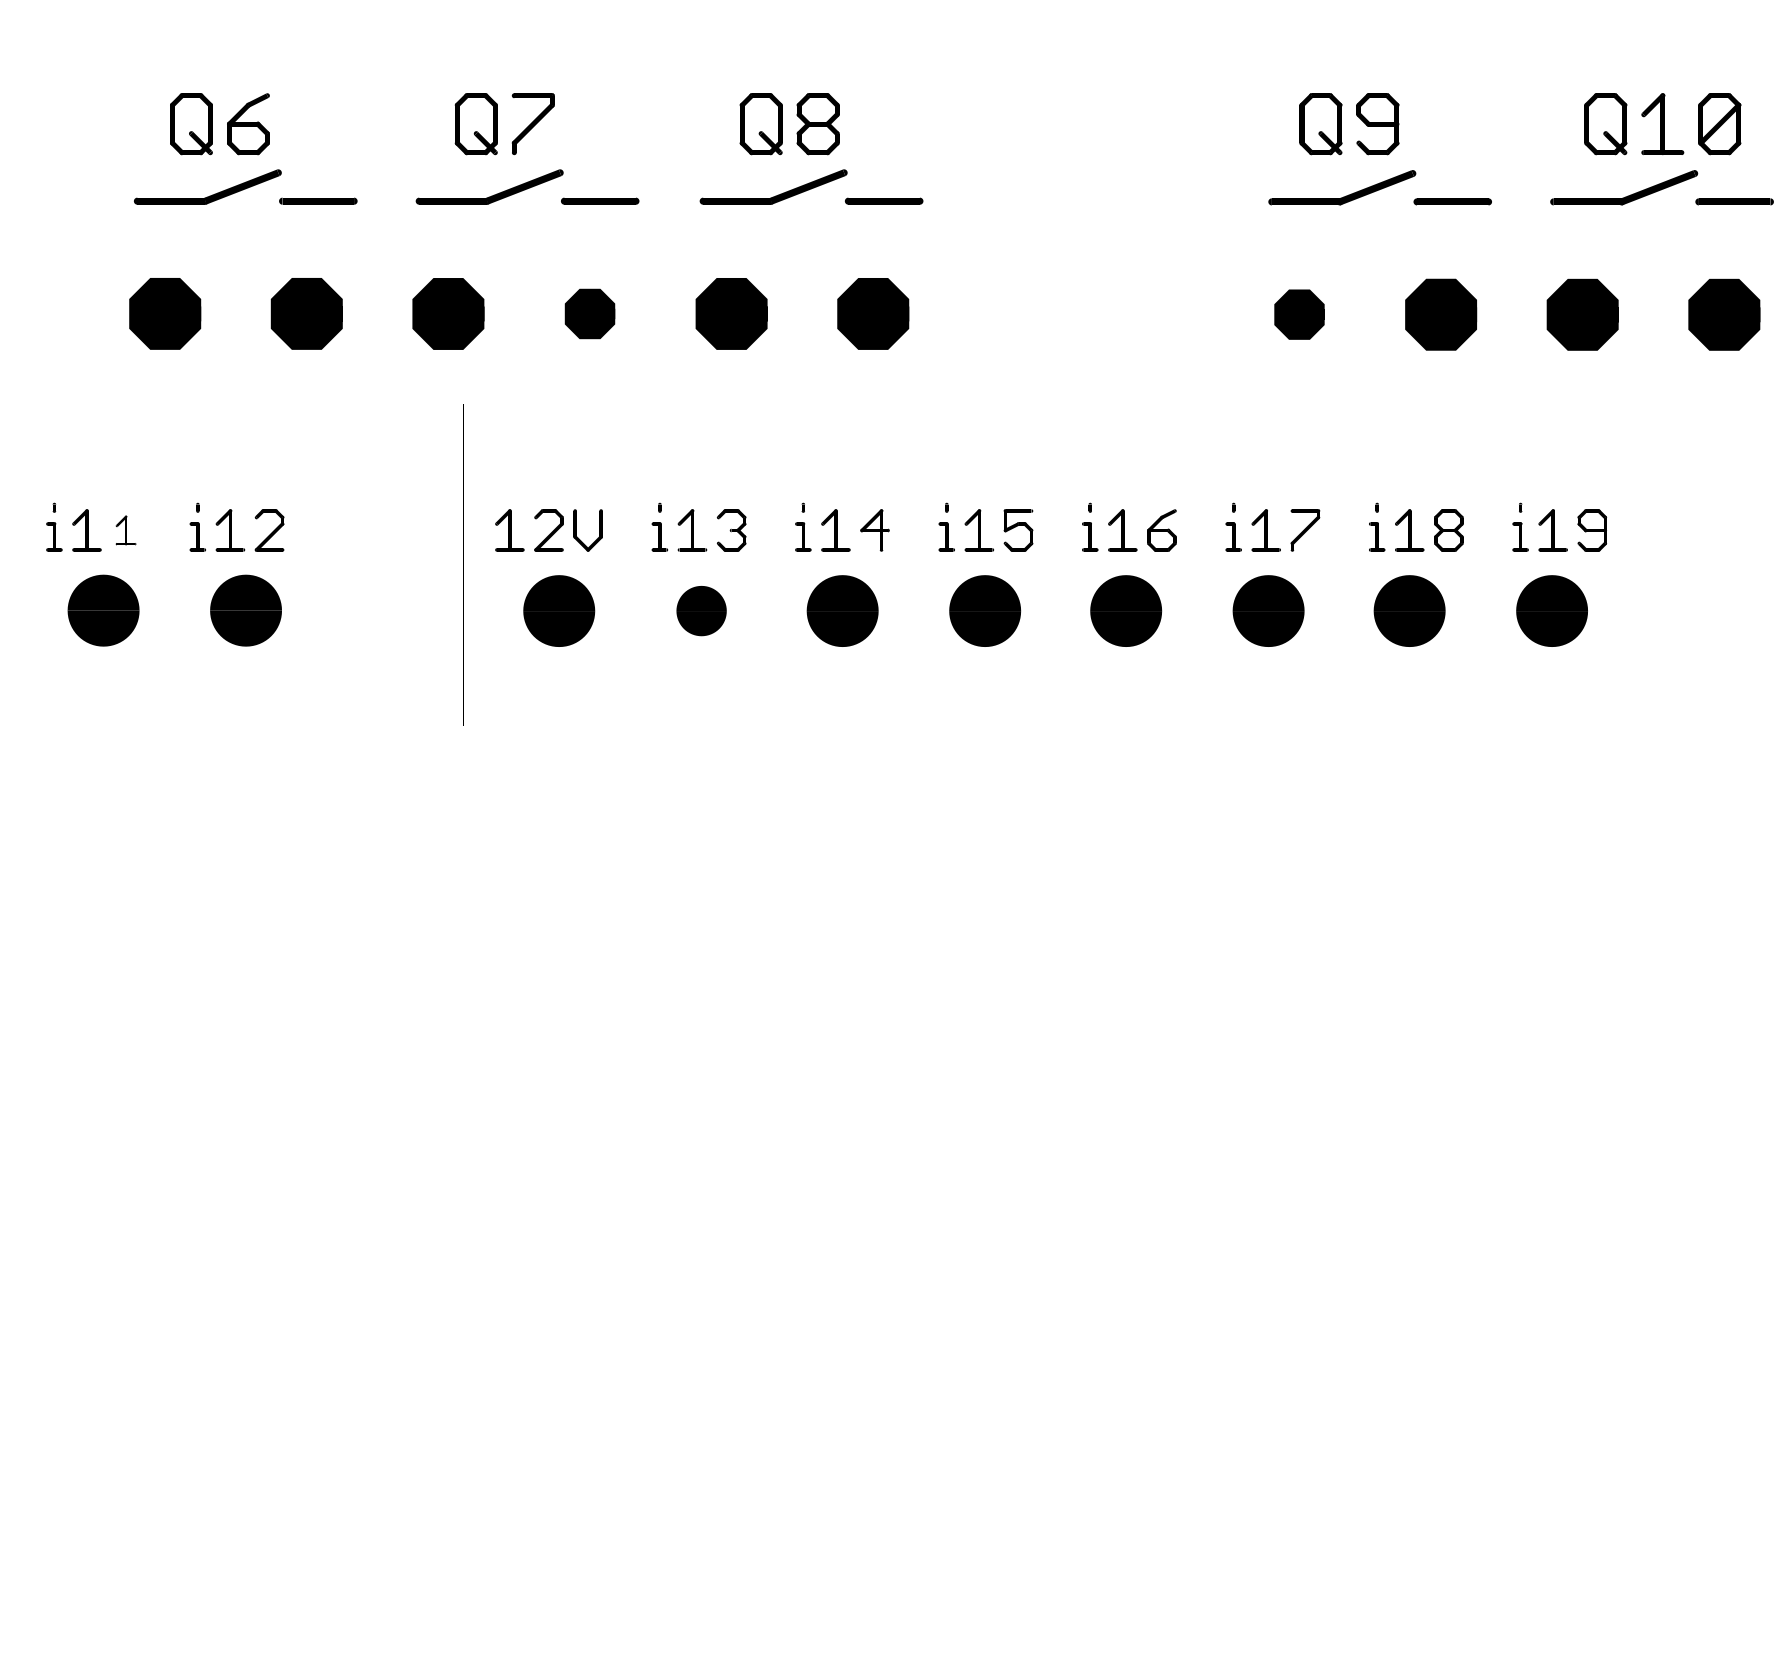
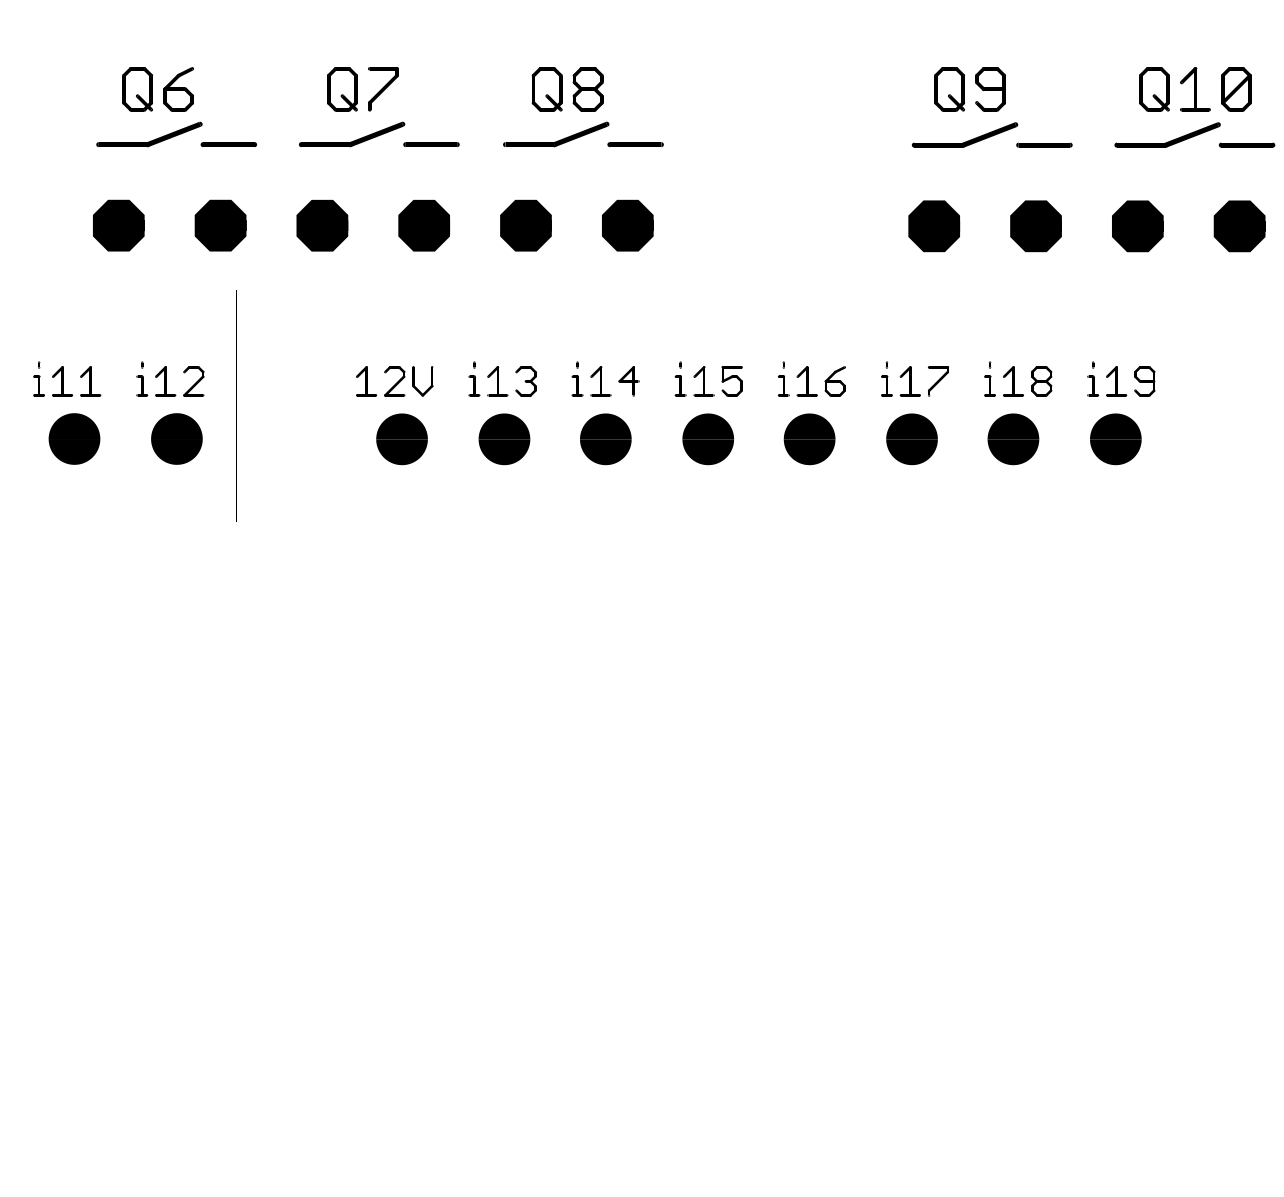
part: (589, 313) -> (423, 225), size x1.43
part: (1299, 314) -> (934, 226), size x1.43
part: (125, 530) -> (90, 381), size x1.43
part: (701, 610) -> (504, 438), size x1.43

